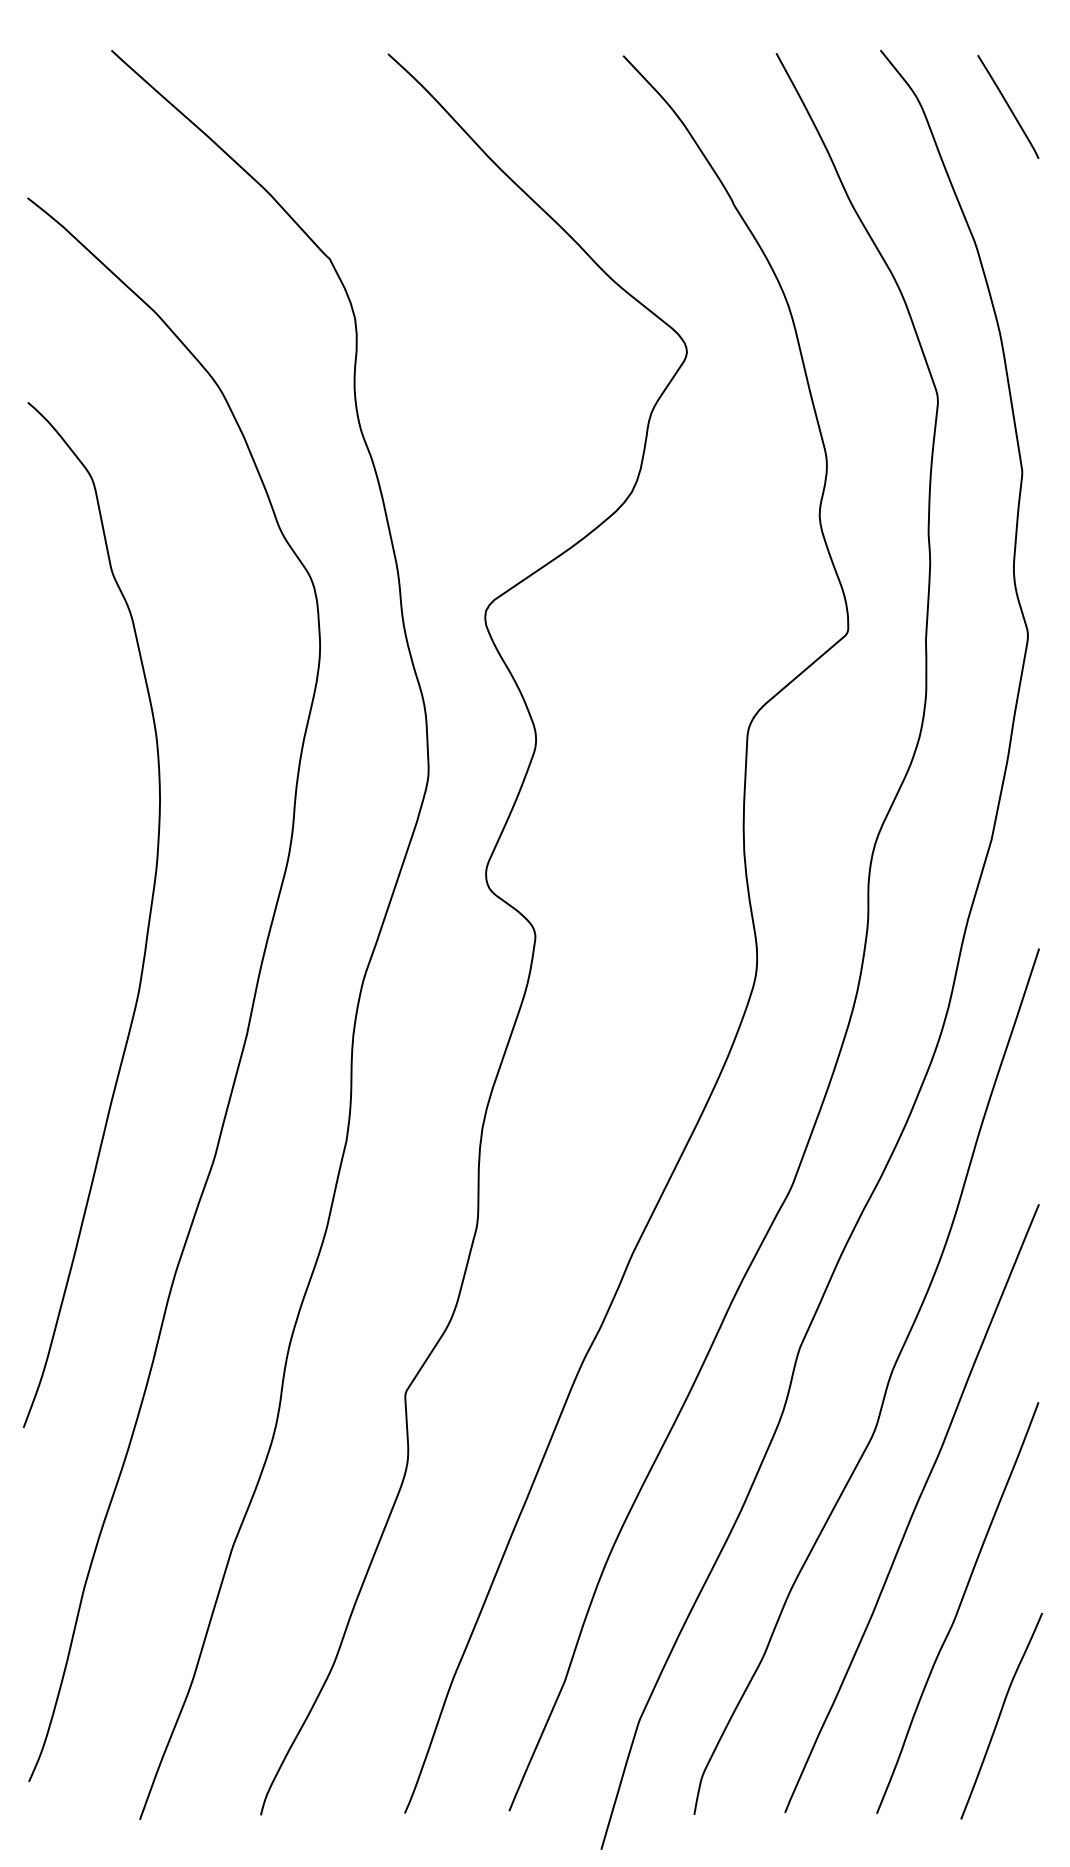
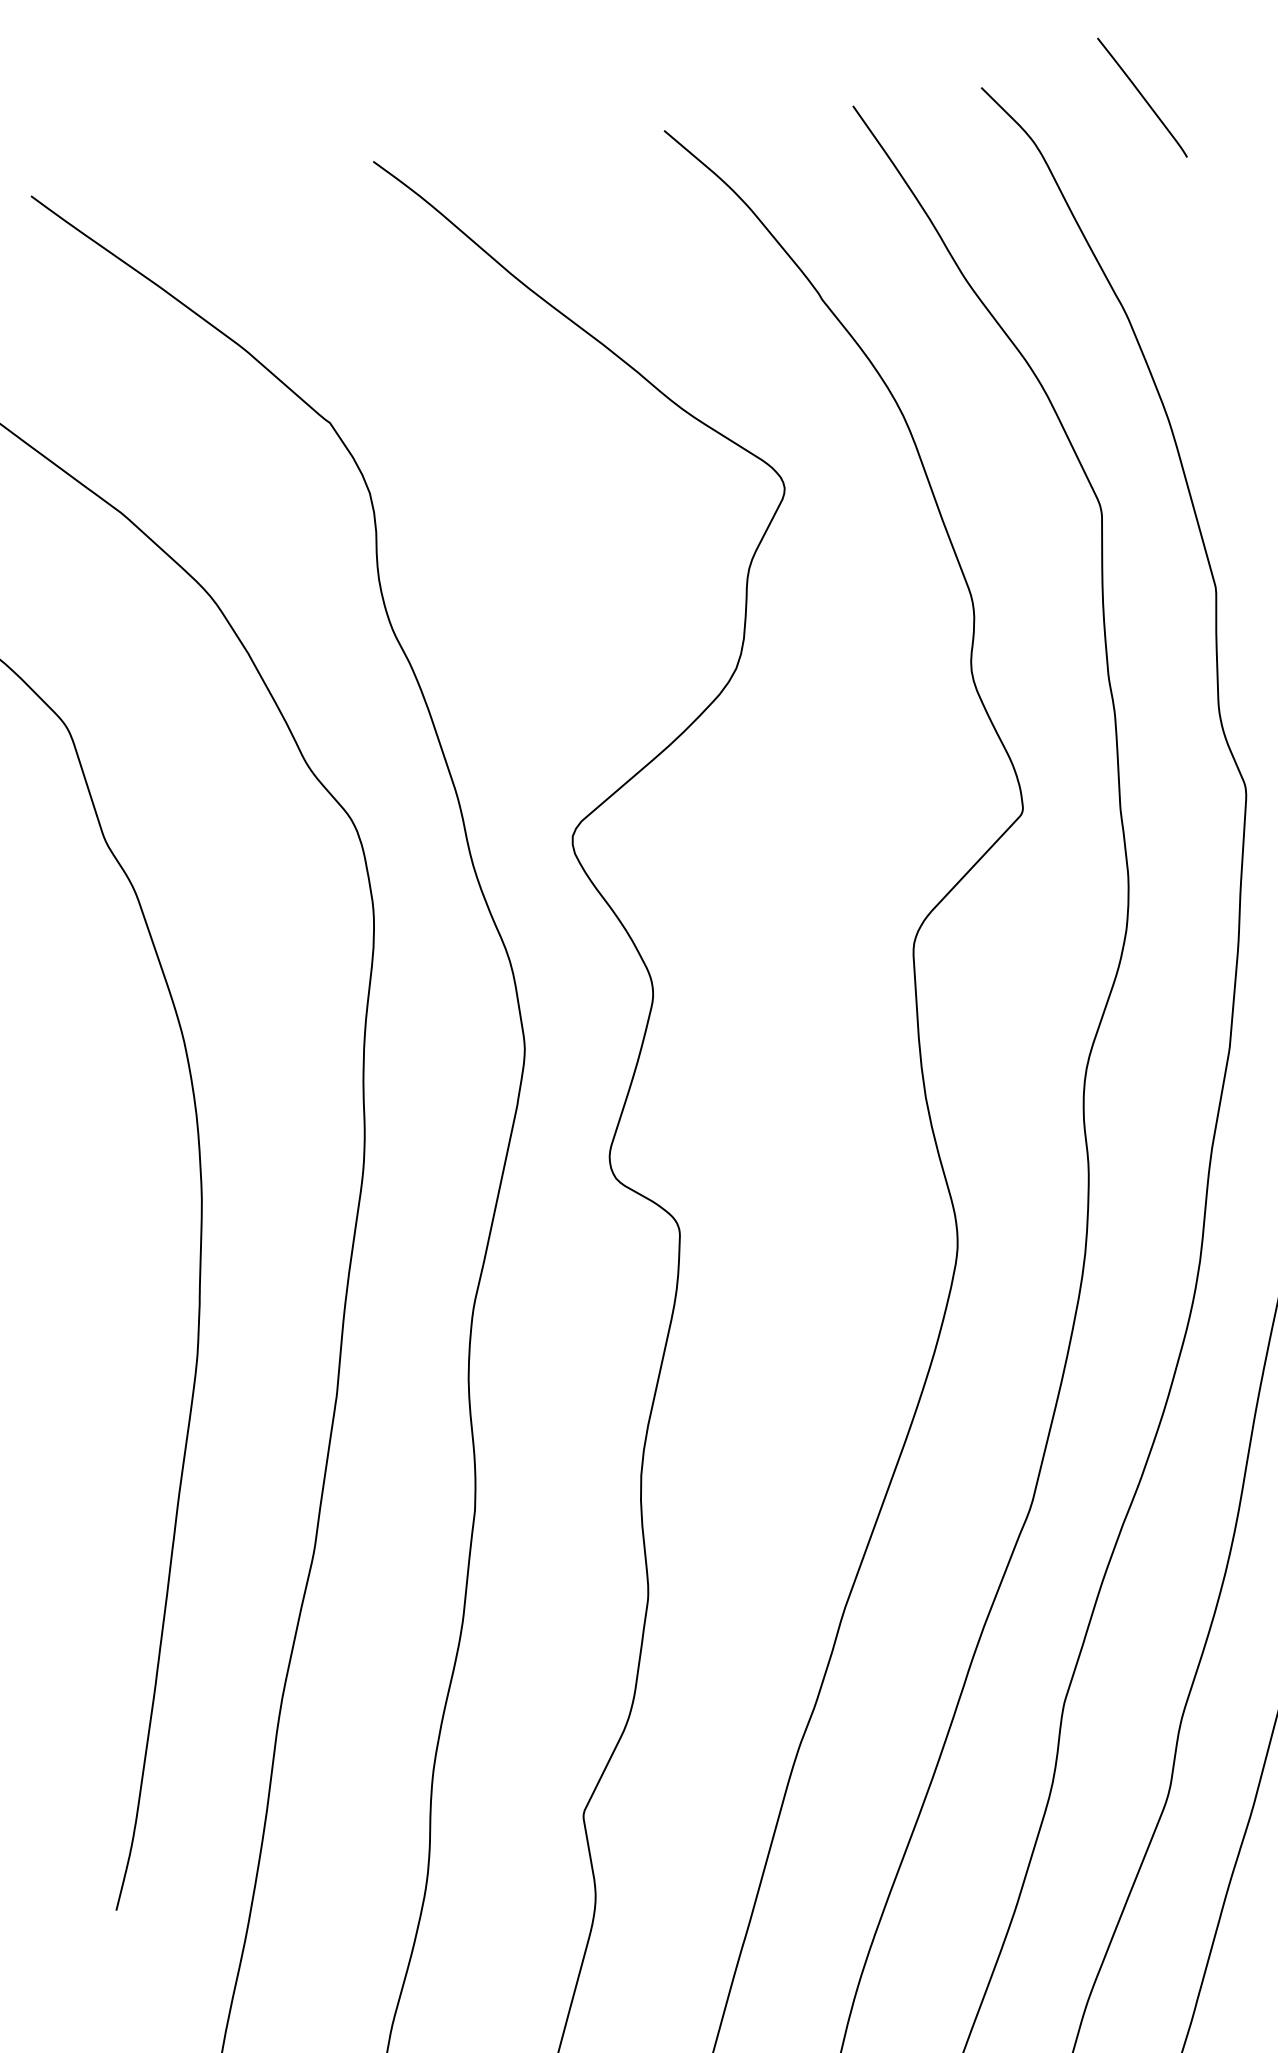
line: (1008, 106) -> (1142, 97), moved

